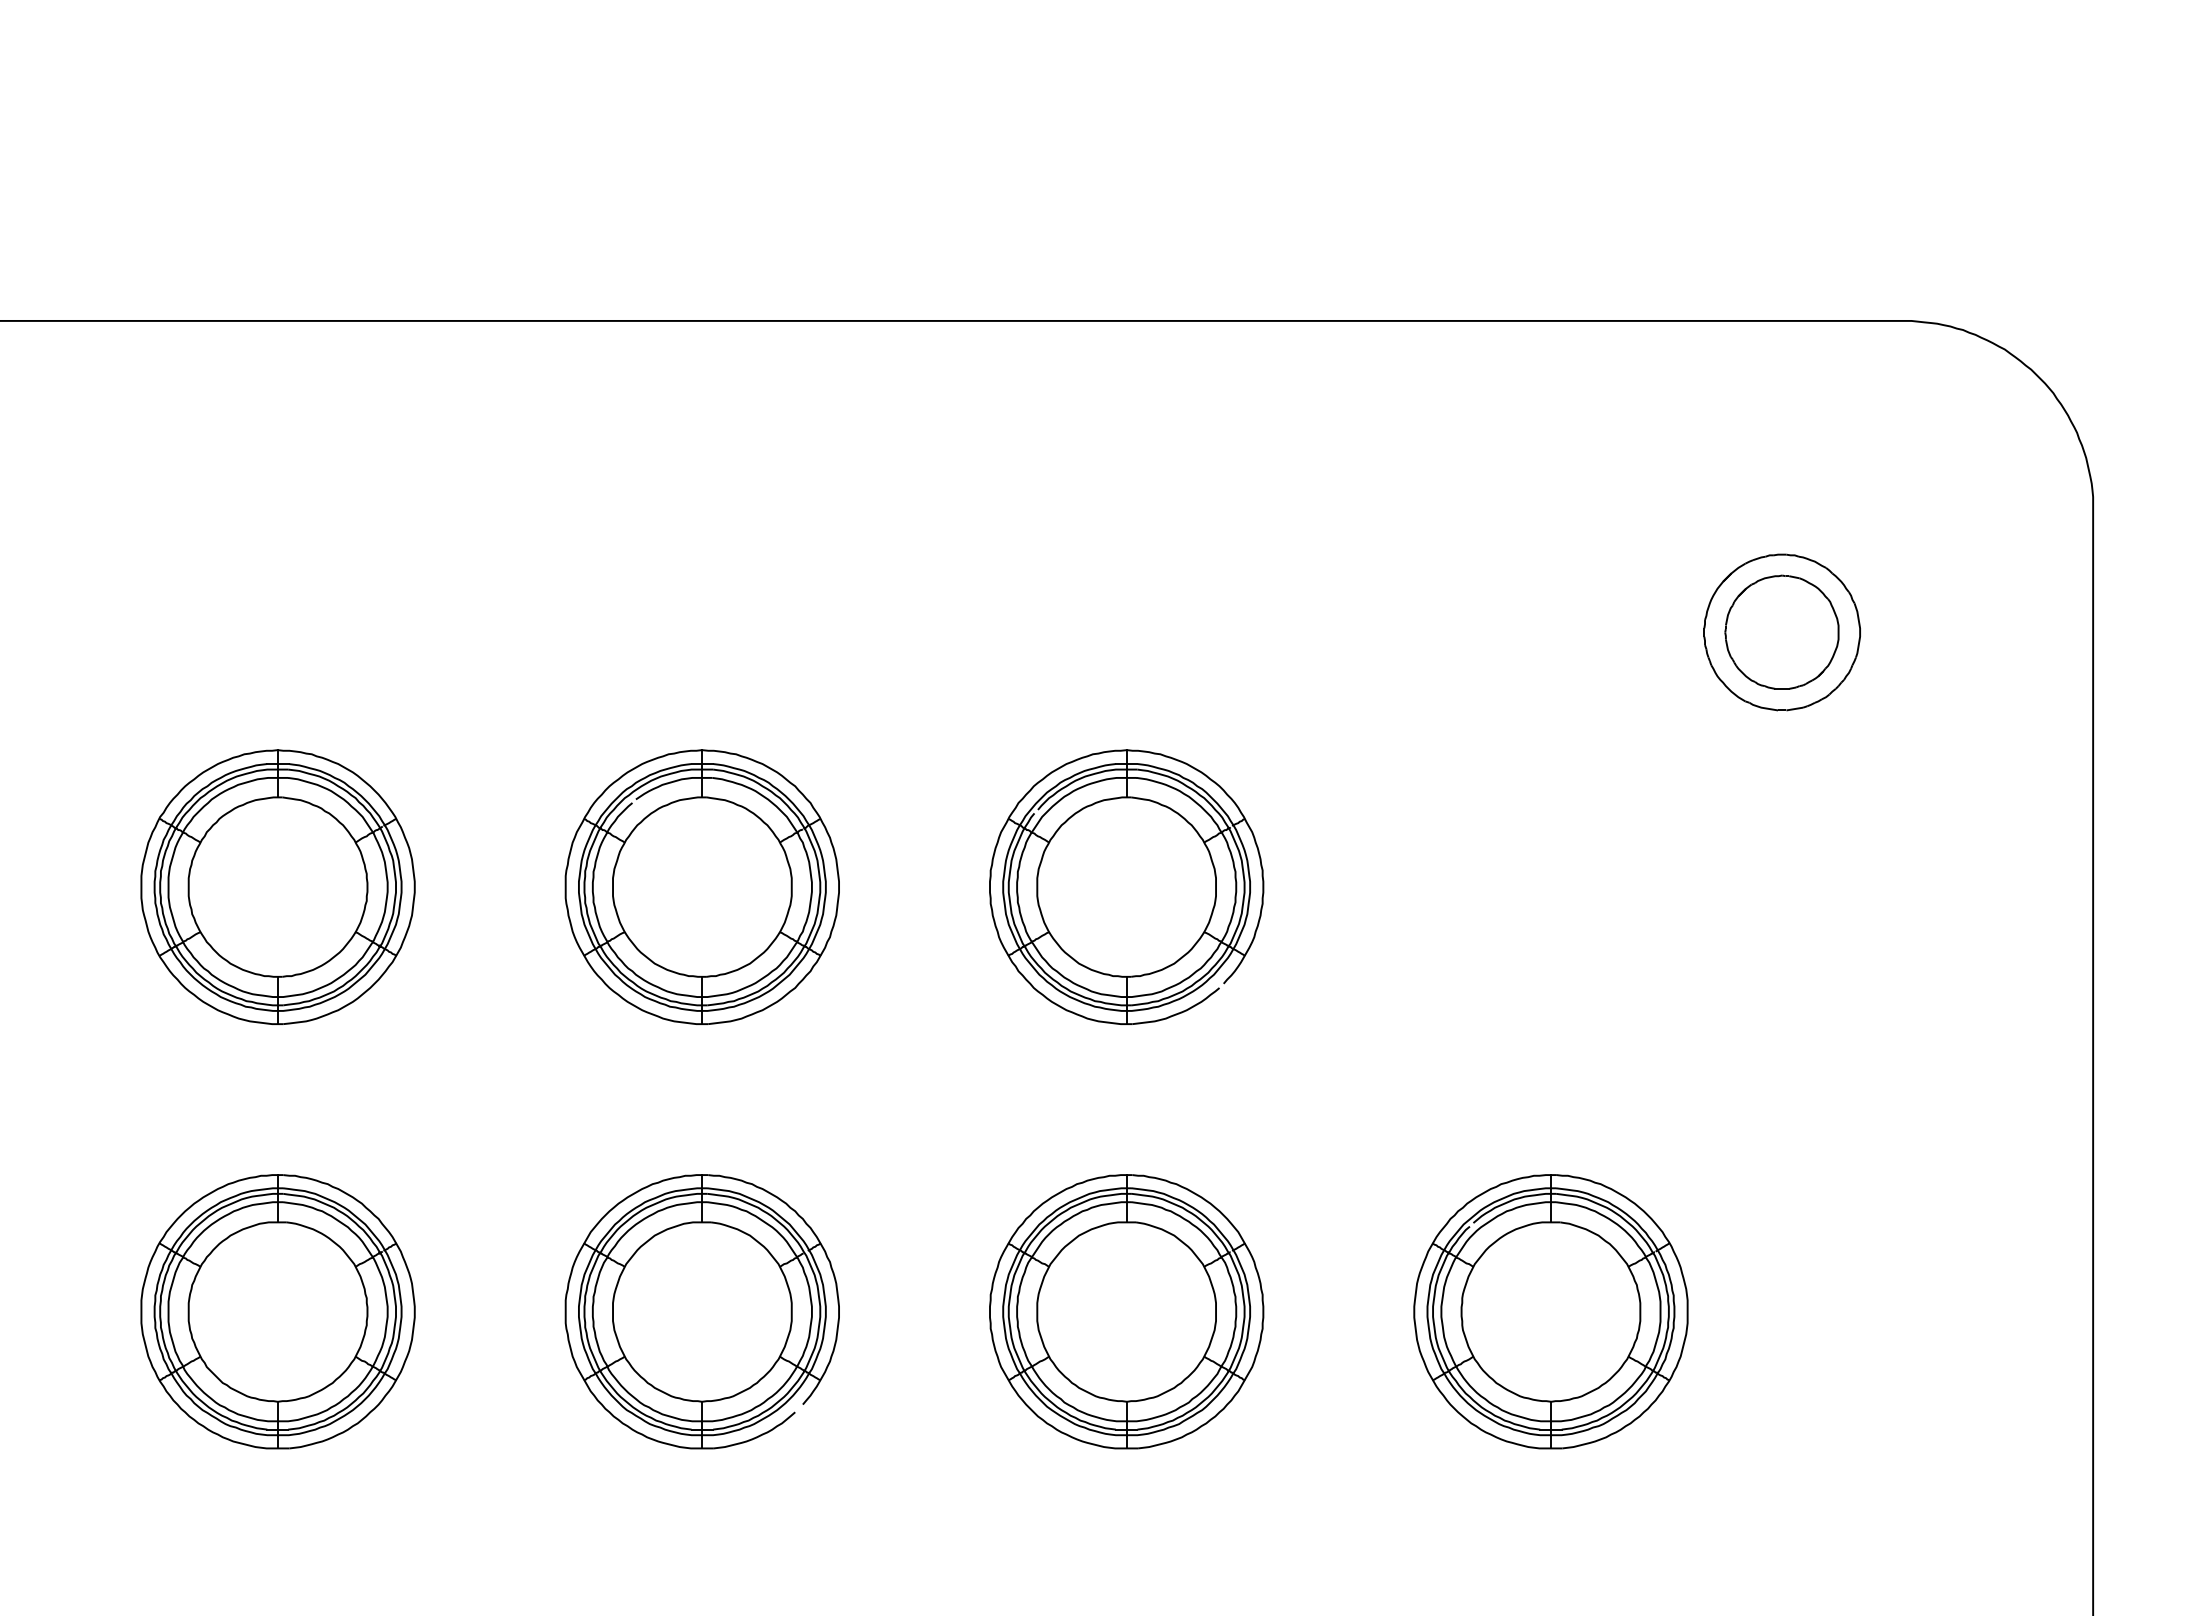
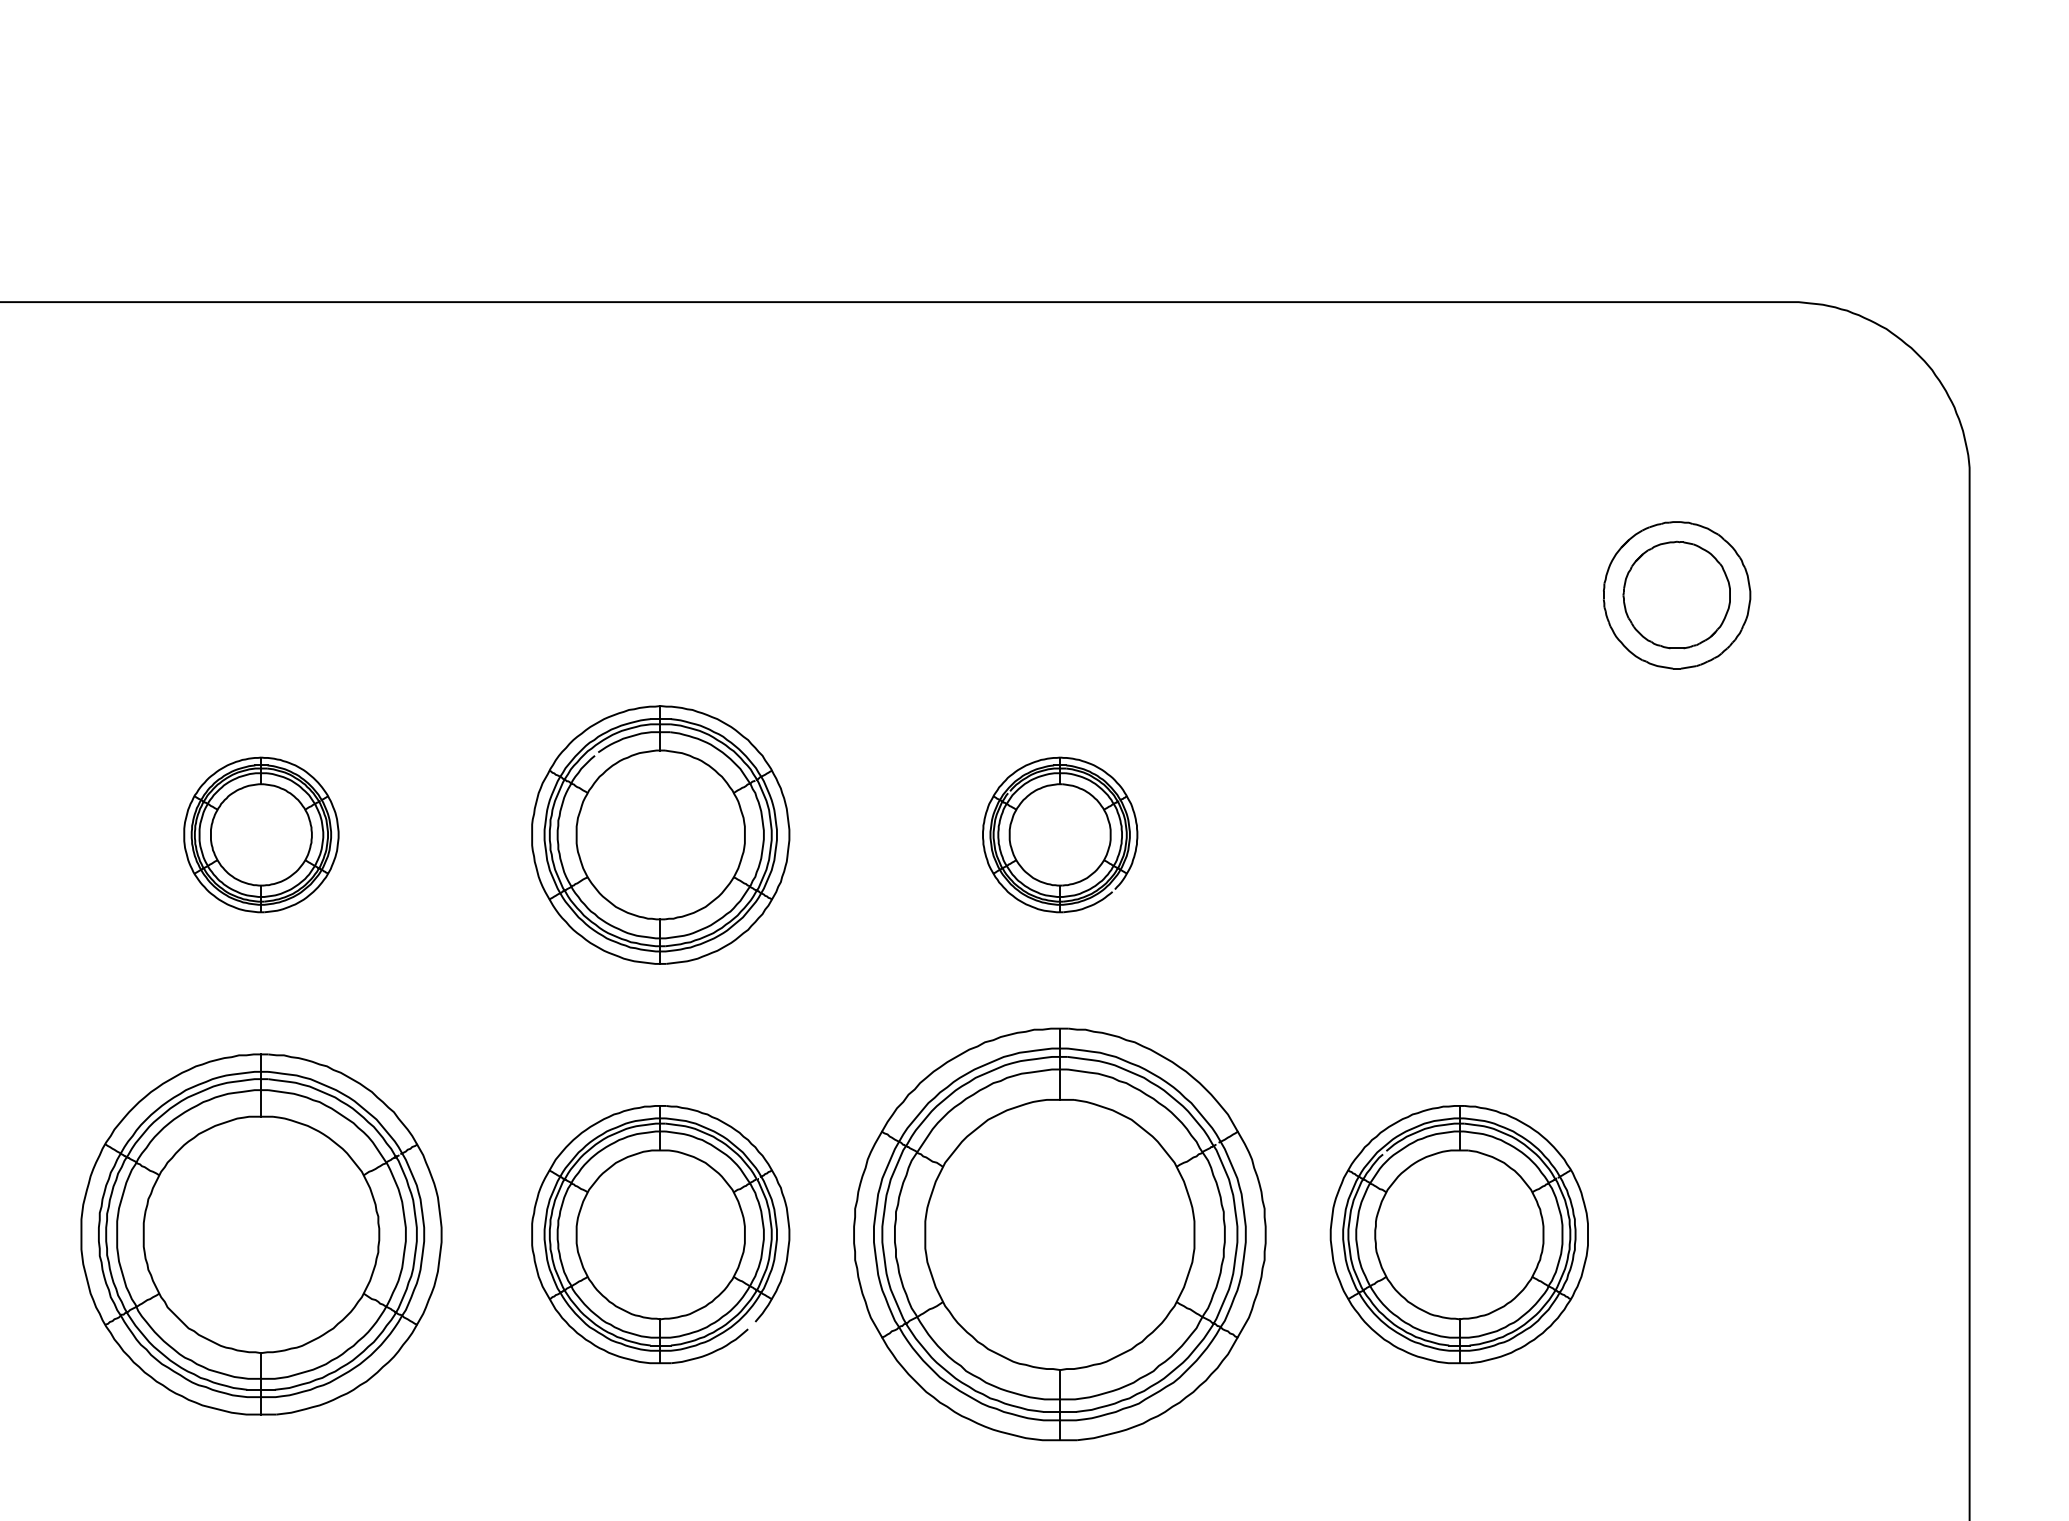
part: (277, 886) -> (260, 834), size x0.6
part: (1126, 886) -> (1059, 834), size x0.6
part: (277, 1311) -> (260, 1234), size x1.4
part: (1126, 1311) -> (1059, 1234), size x1.6

